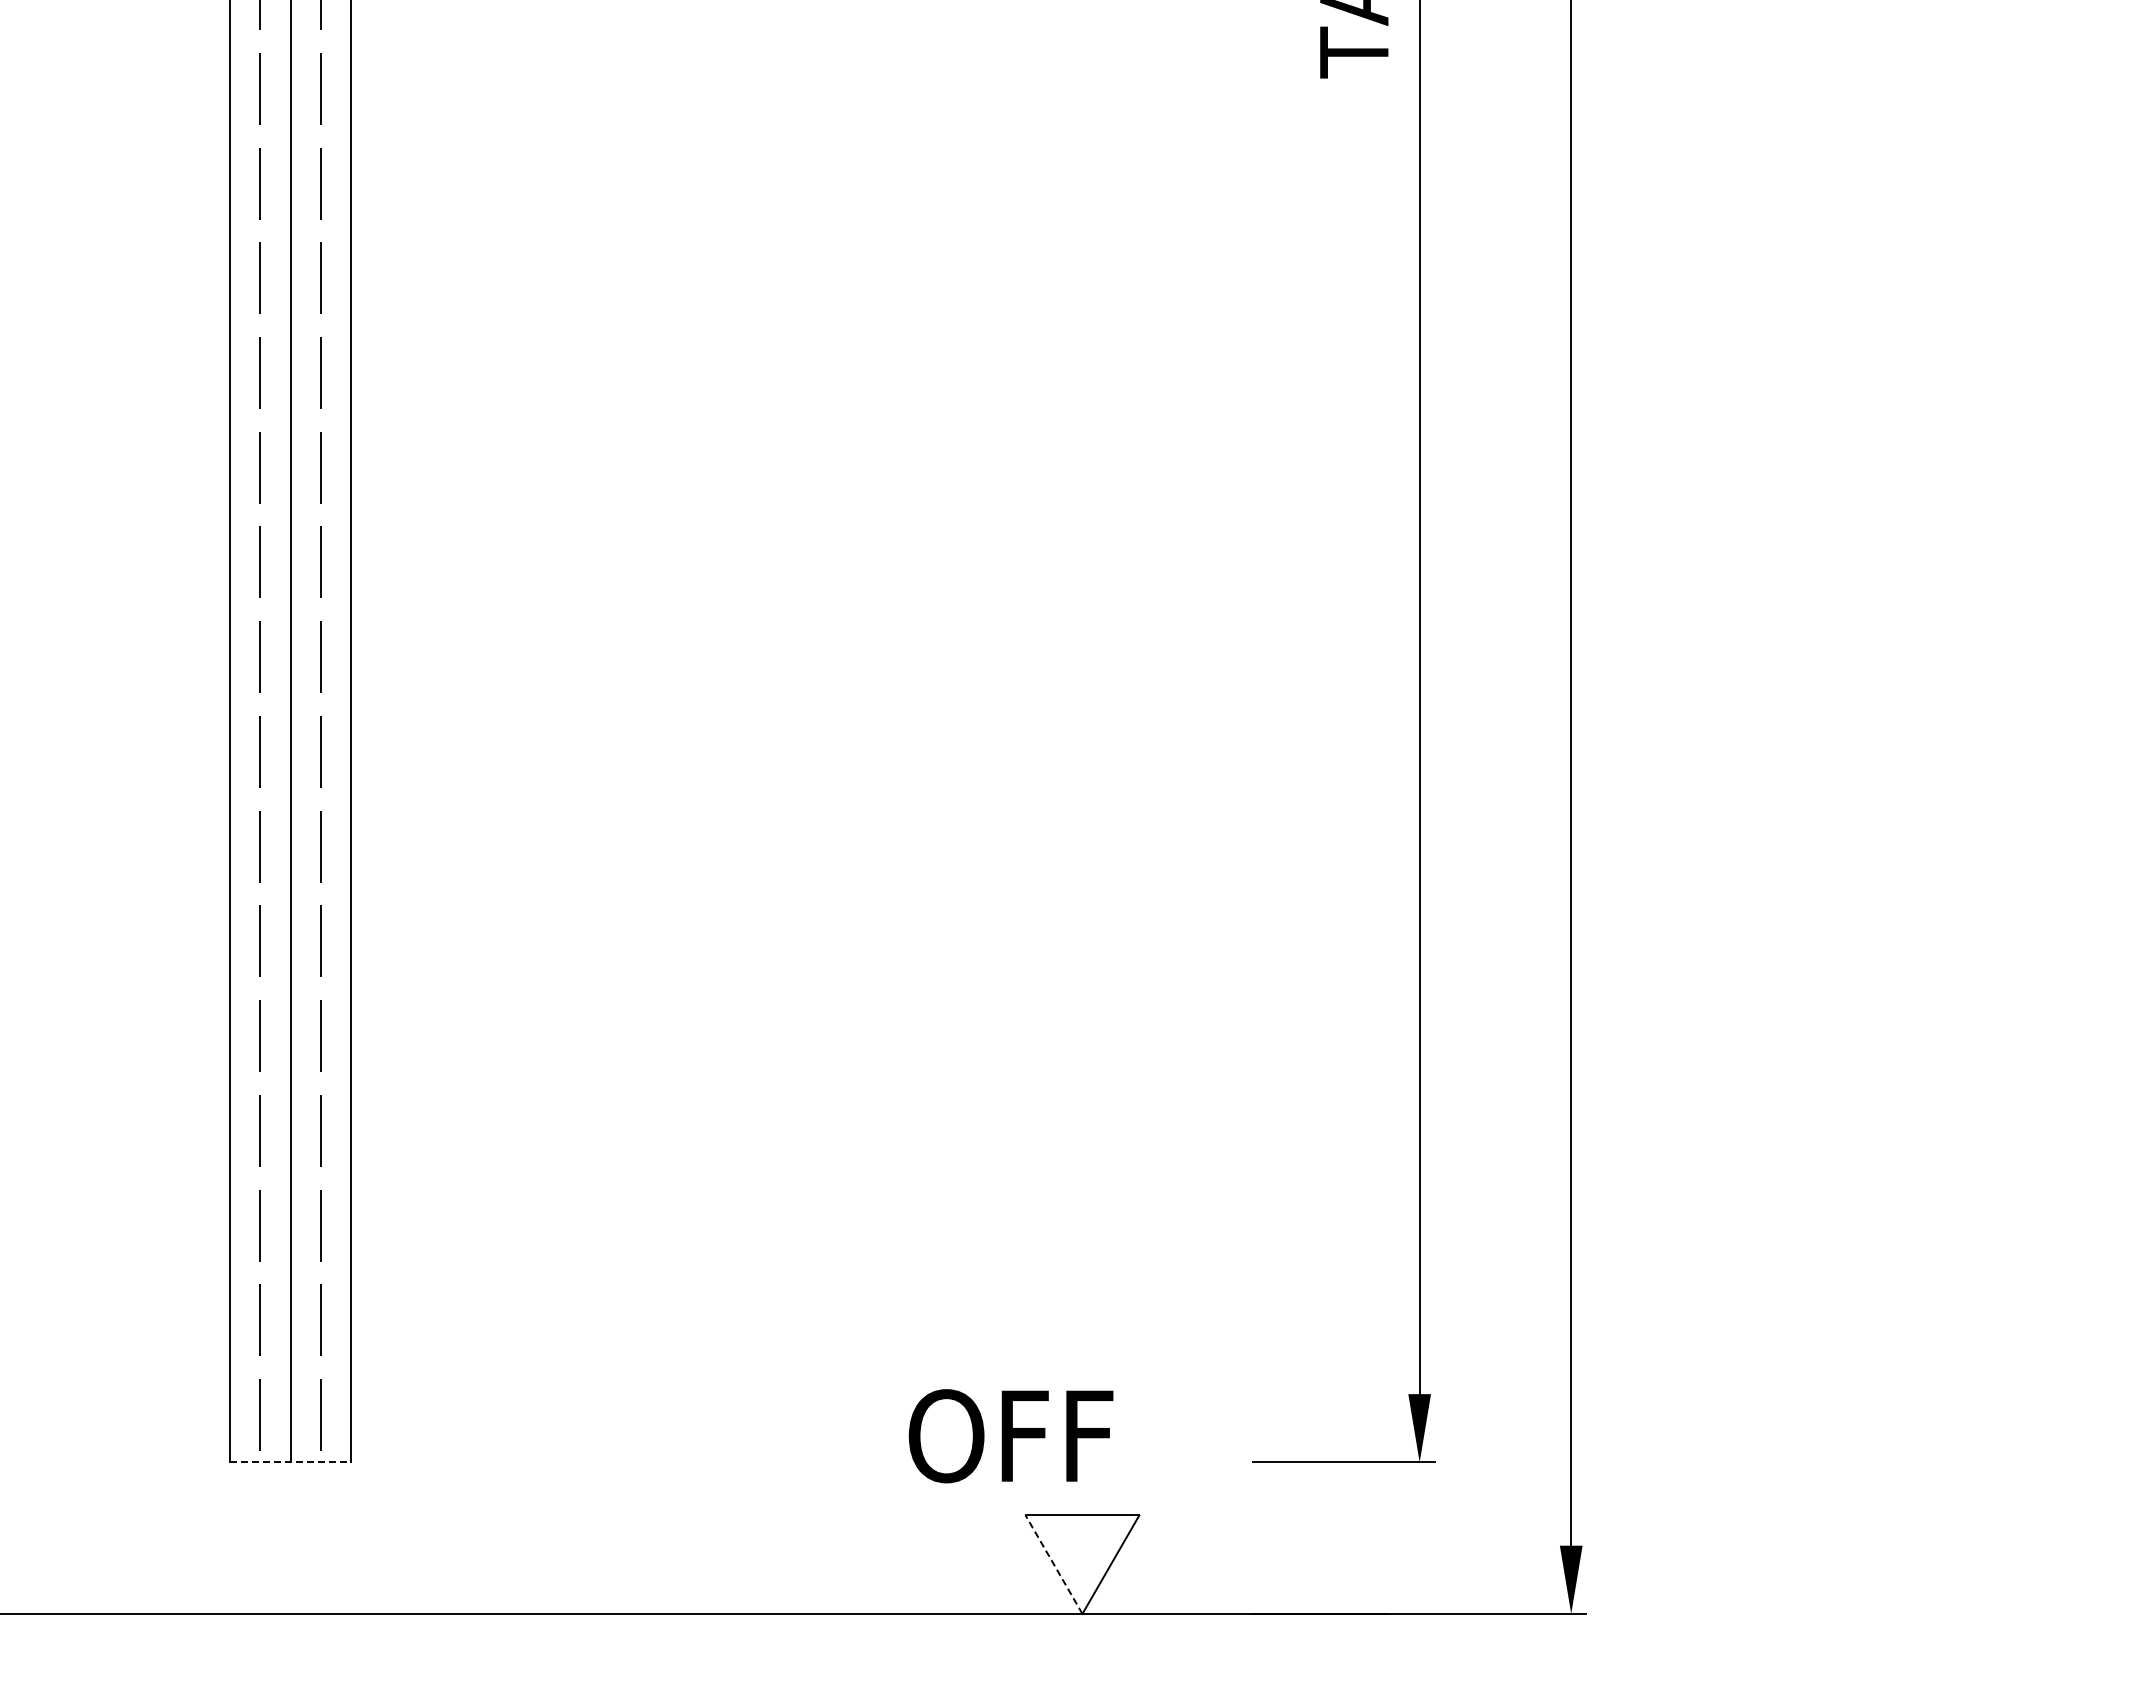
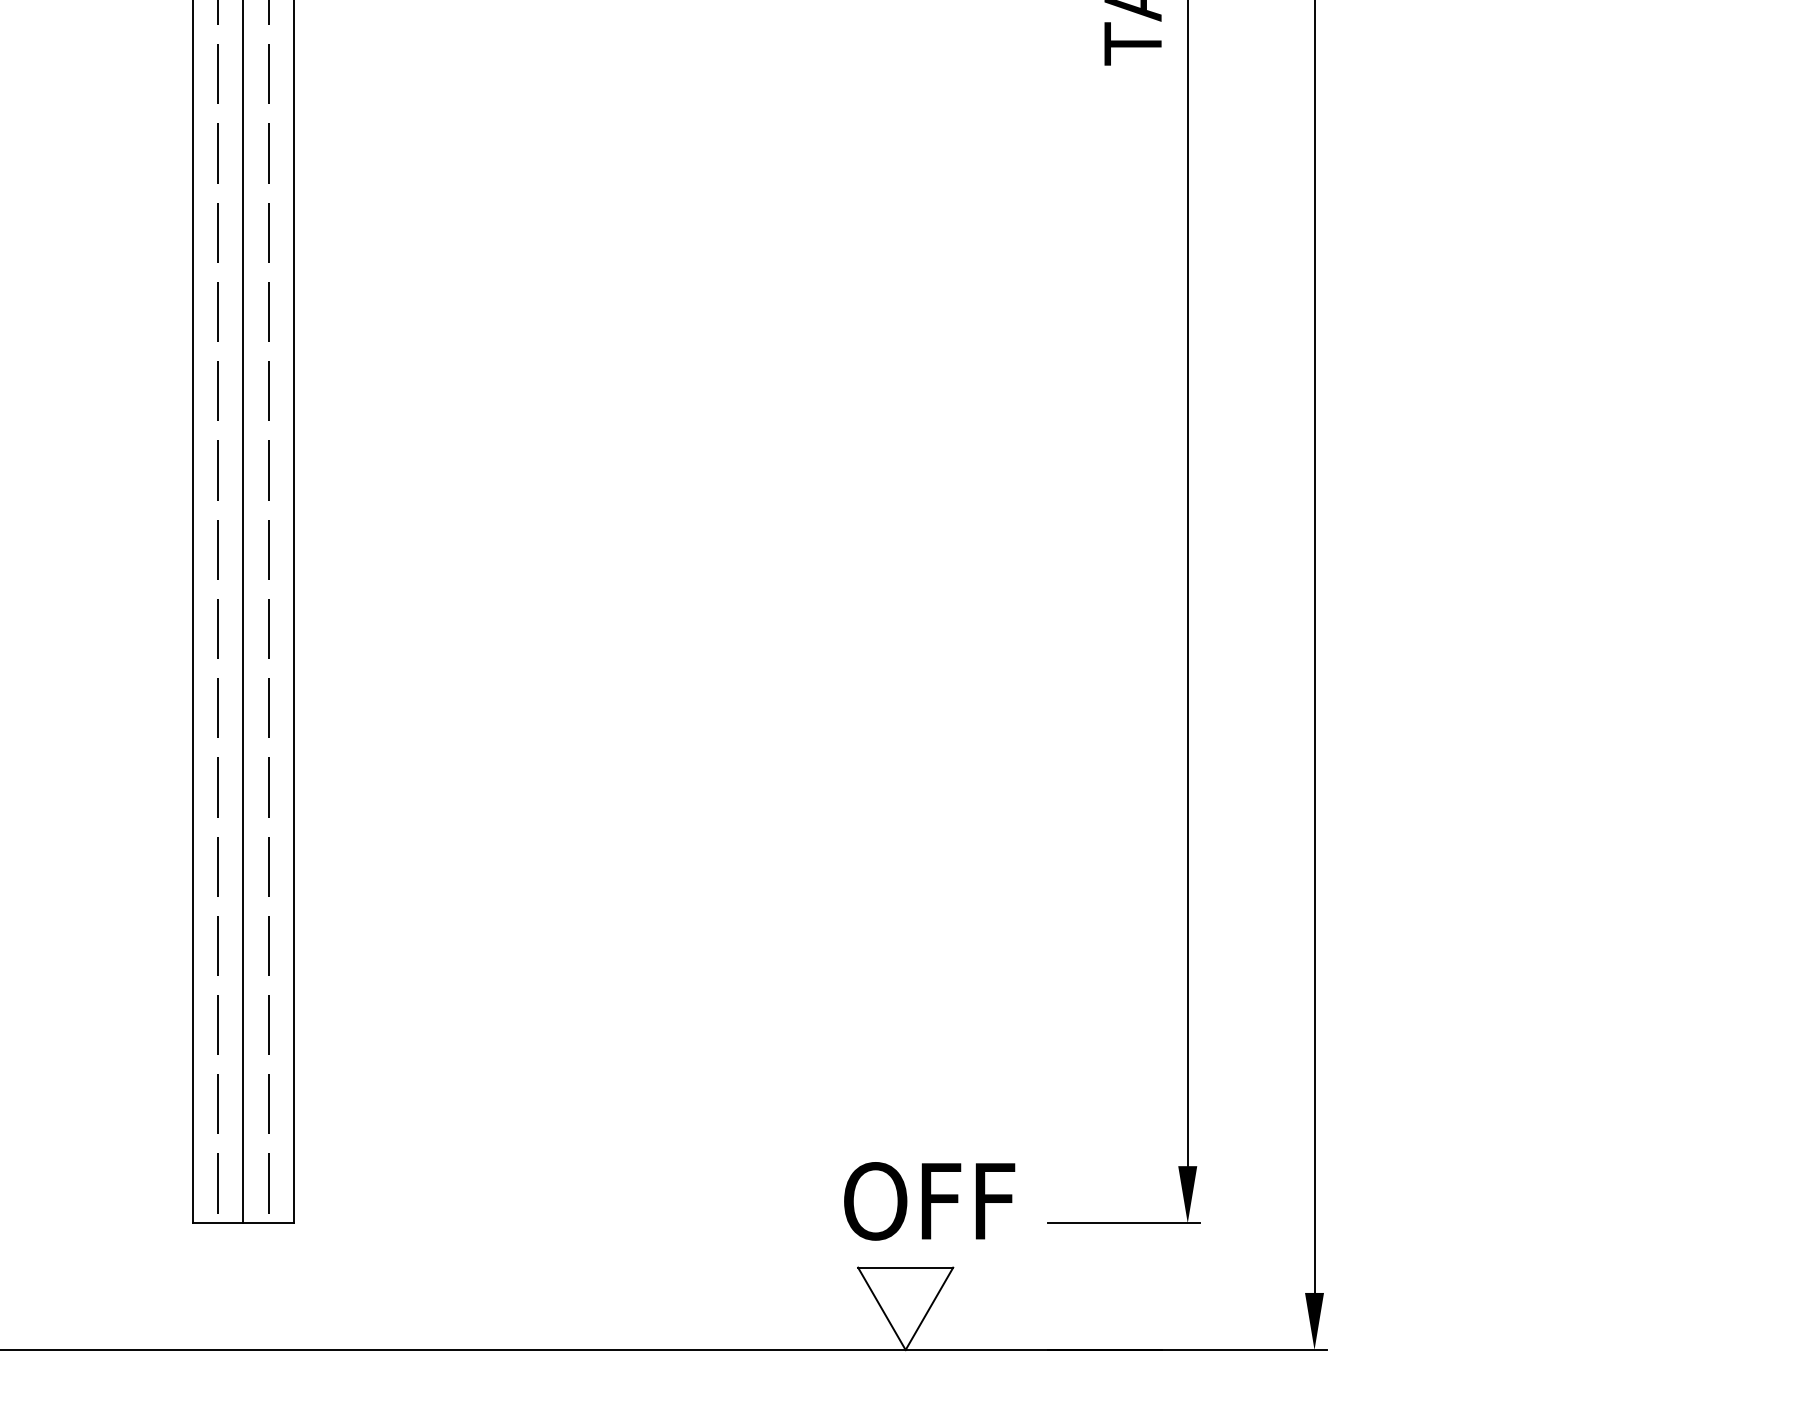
text: (1010, 1436) -> (929, 1201), moved
line: (290, 1462) -> (243, 1223), dashed -> solid
line: (1054, 1564) -> (882, 1308), dashed -> solid

